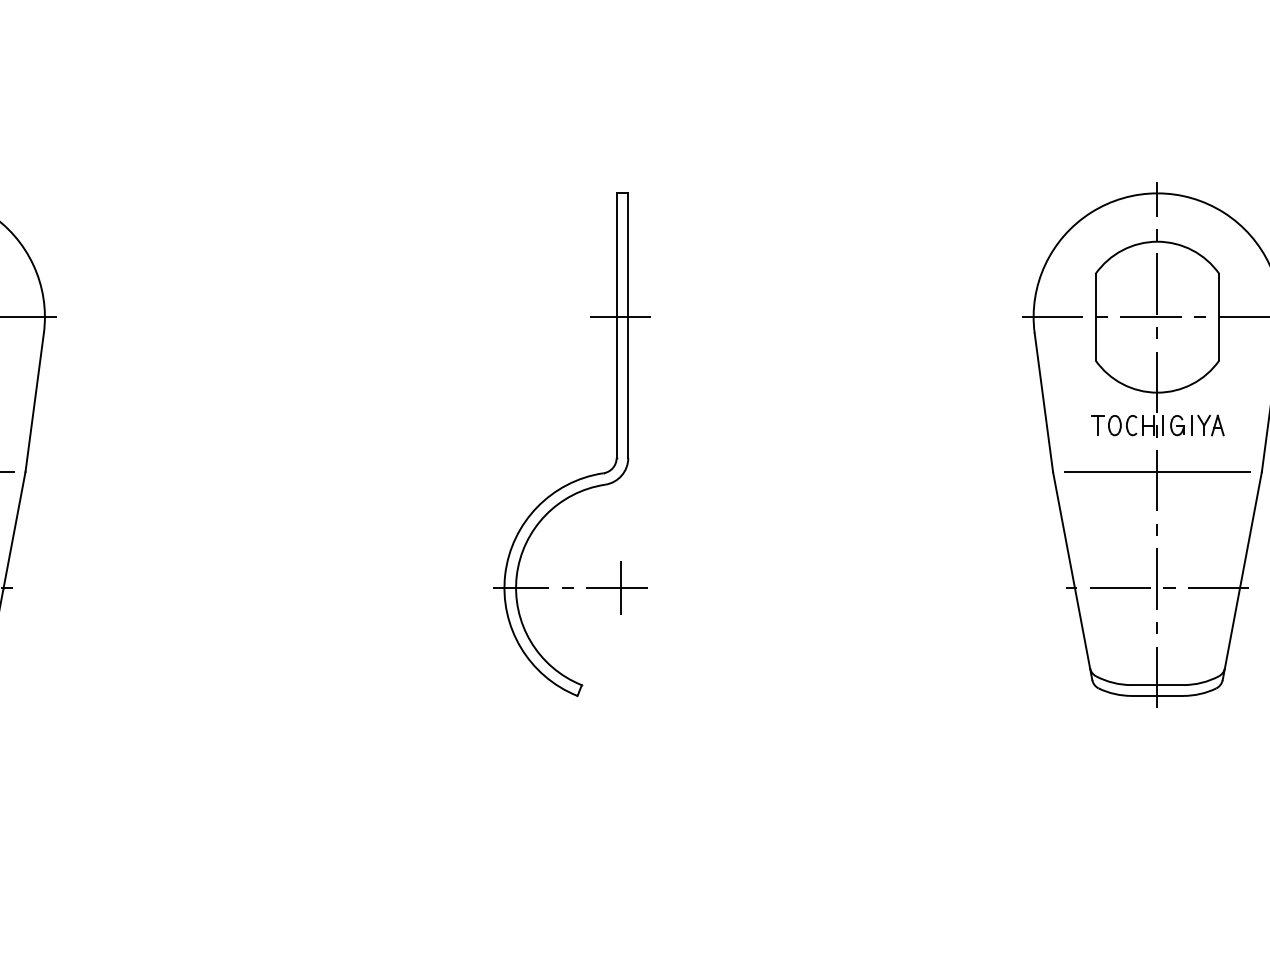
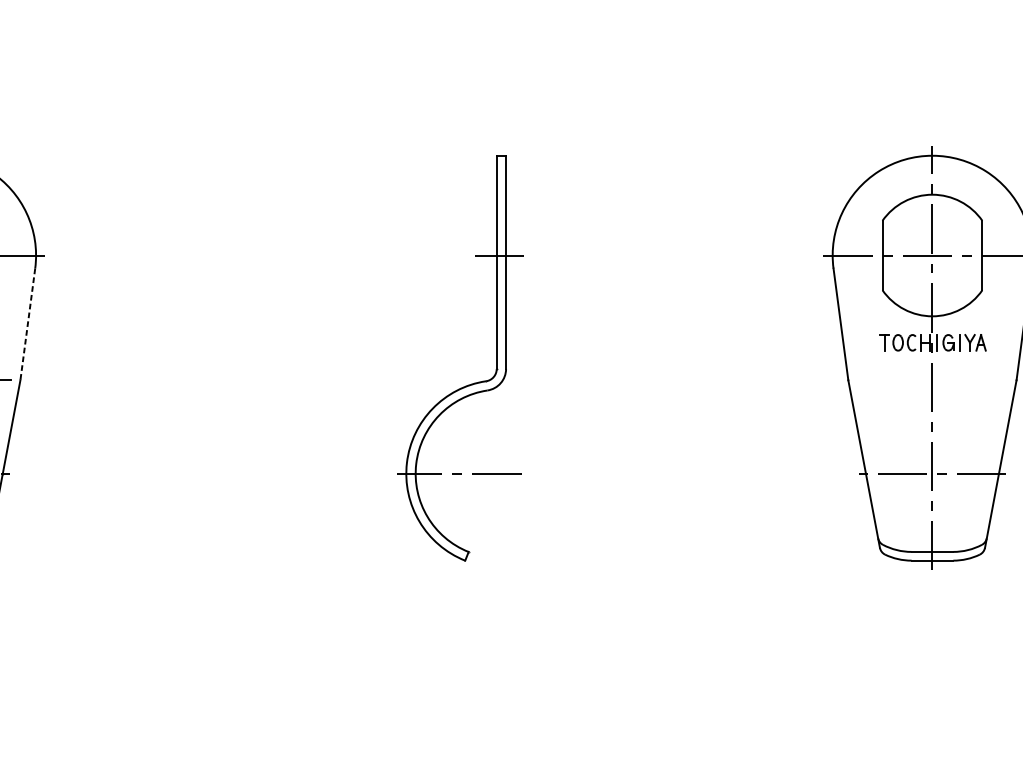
line: (34, 402) -> (27, 324), solid -> dashed
line: (1157, 472) -> (932, 380), removed
line: (620, 588) -> (499, 474), removed

